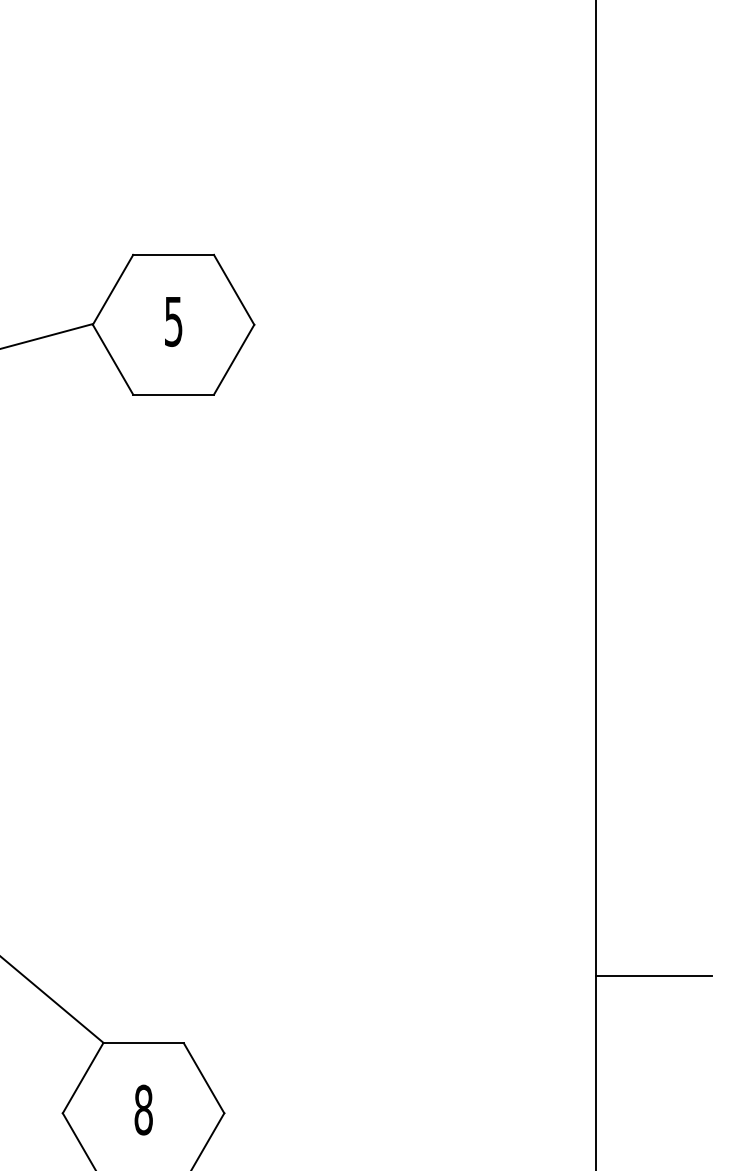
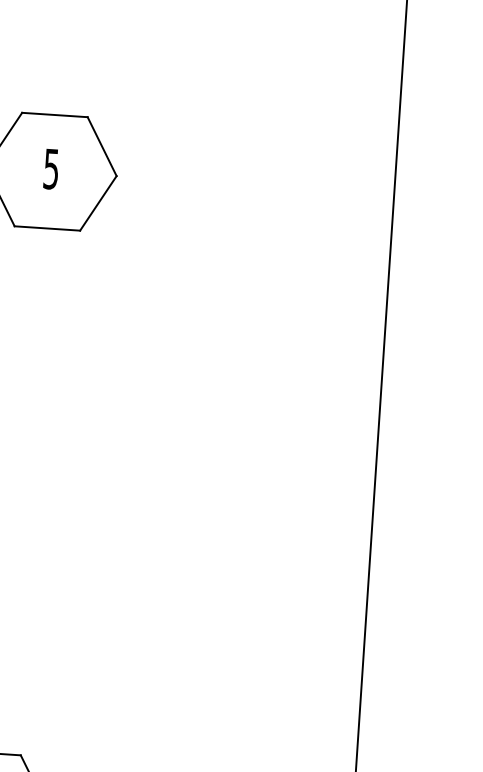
line: (654, 976) -> (406, 726), removed

